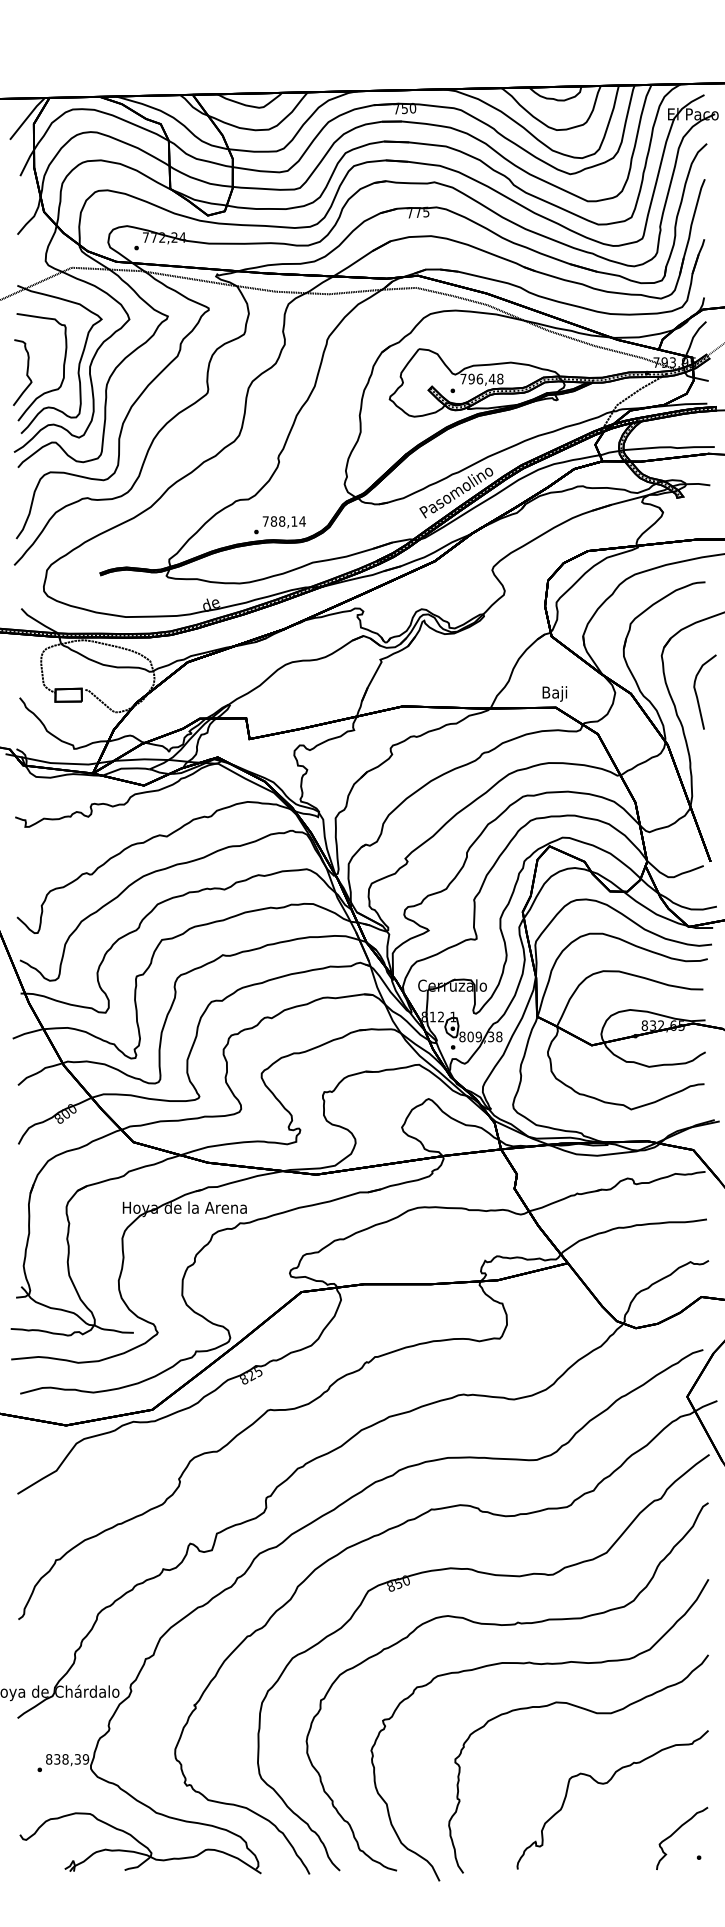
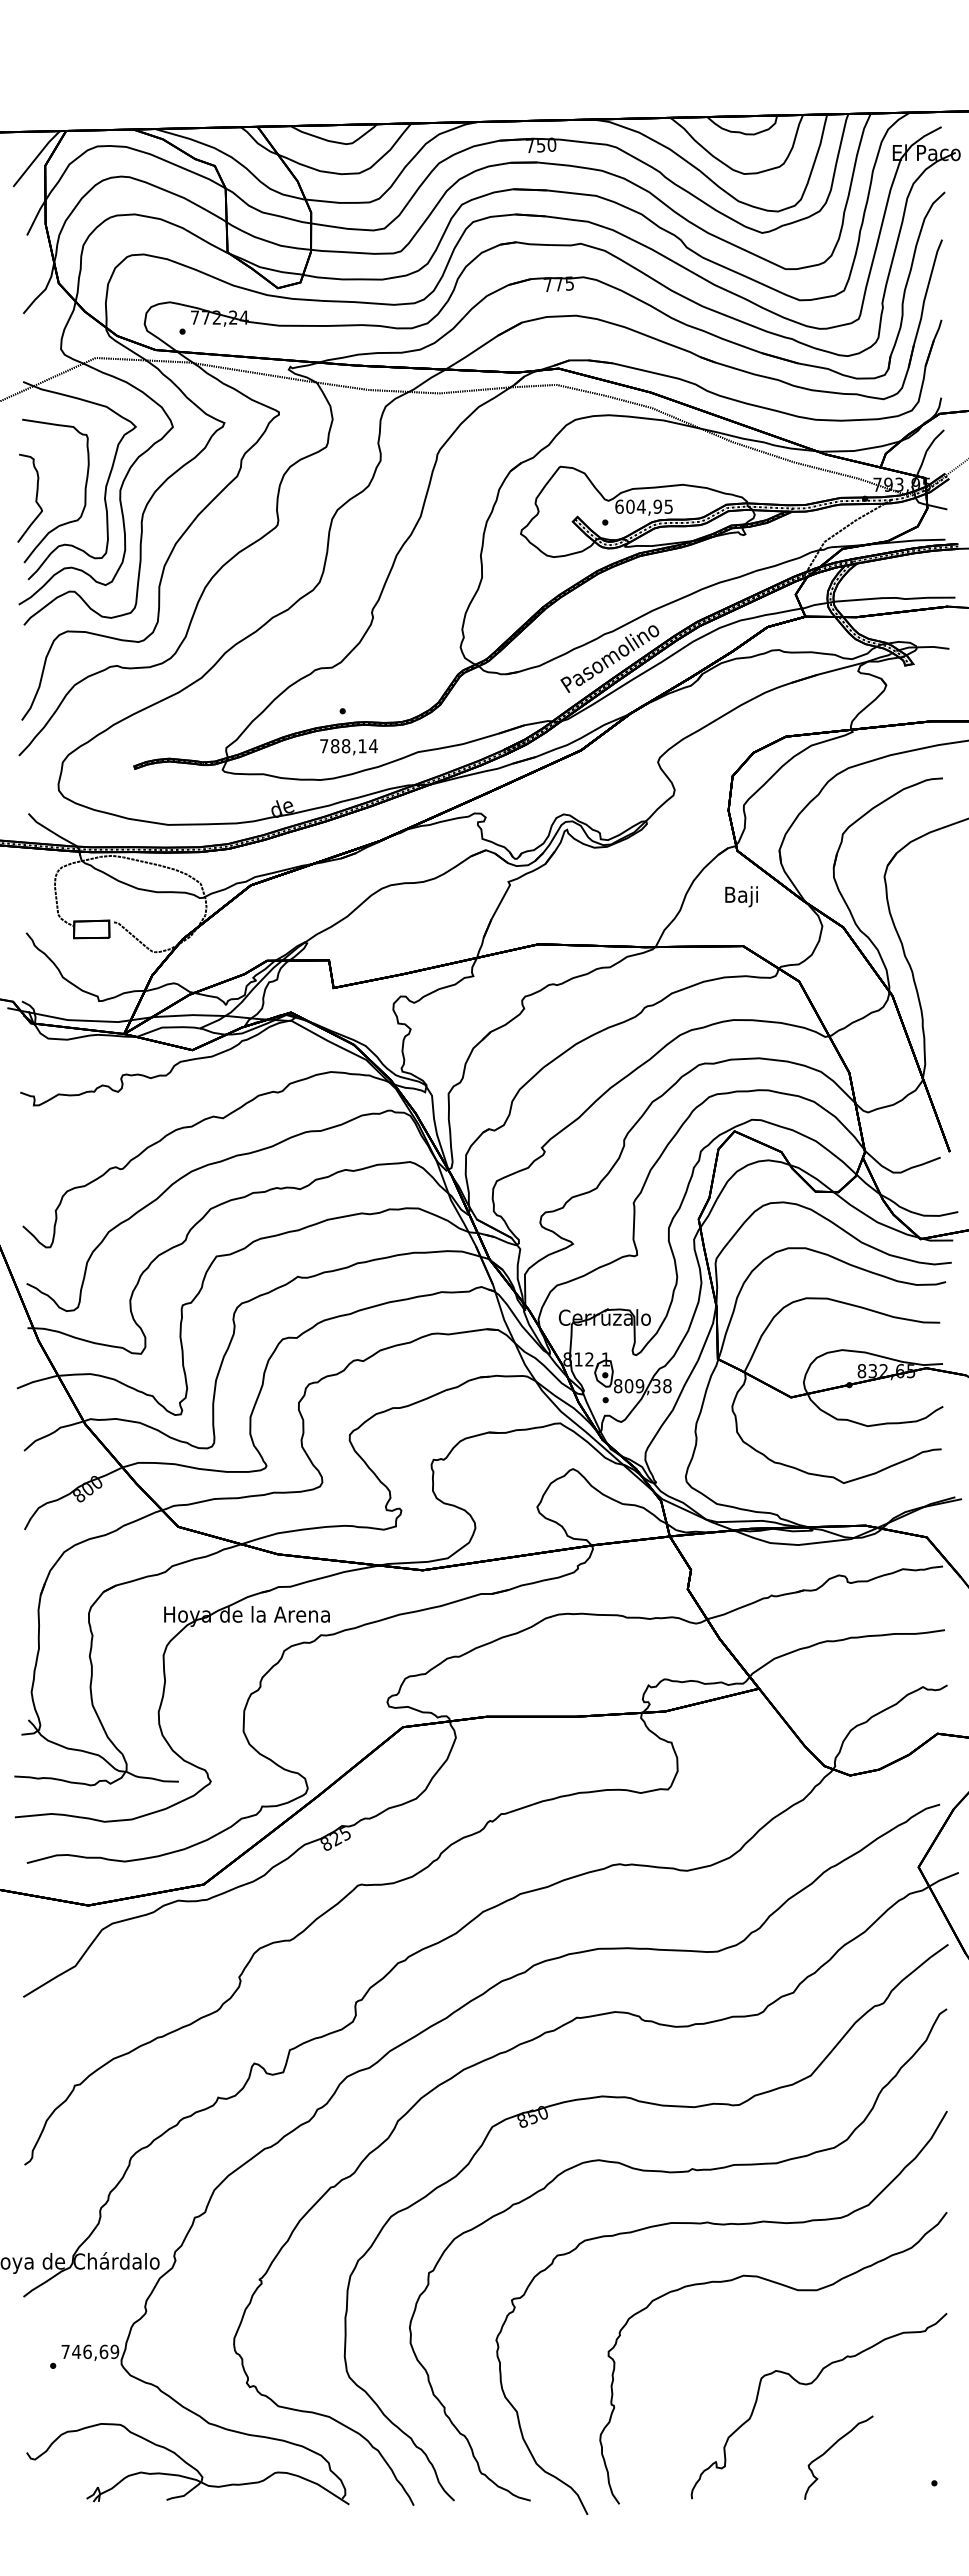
text: (481, 378) -> (643, 506), 796,48 -> 604,95
text: (283, 522) -> (348, 747), moved
text: (554, 693) -> (741, 896), moved
curve: (696, 693) -> (931, 926), removed
text: (63, 1759) -> (84, 2351), 838,39 -> 746,69
curve: (675, 1832) -> (830, 2449), moved

